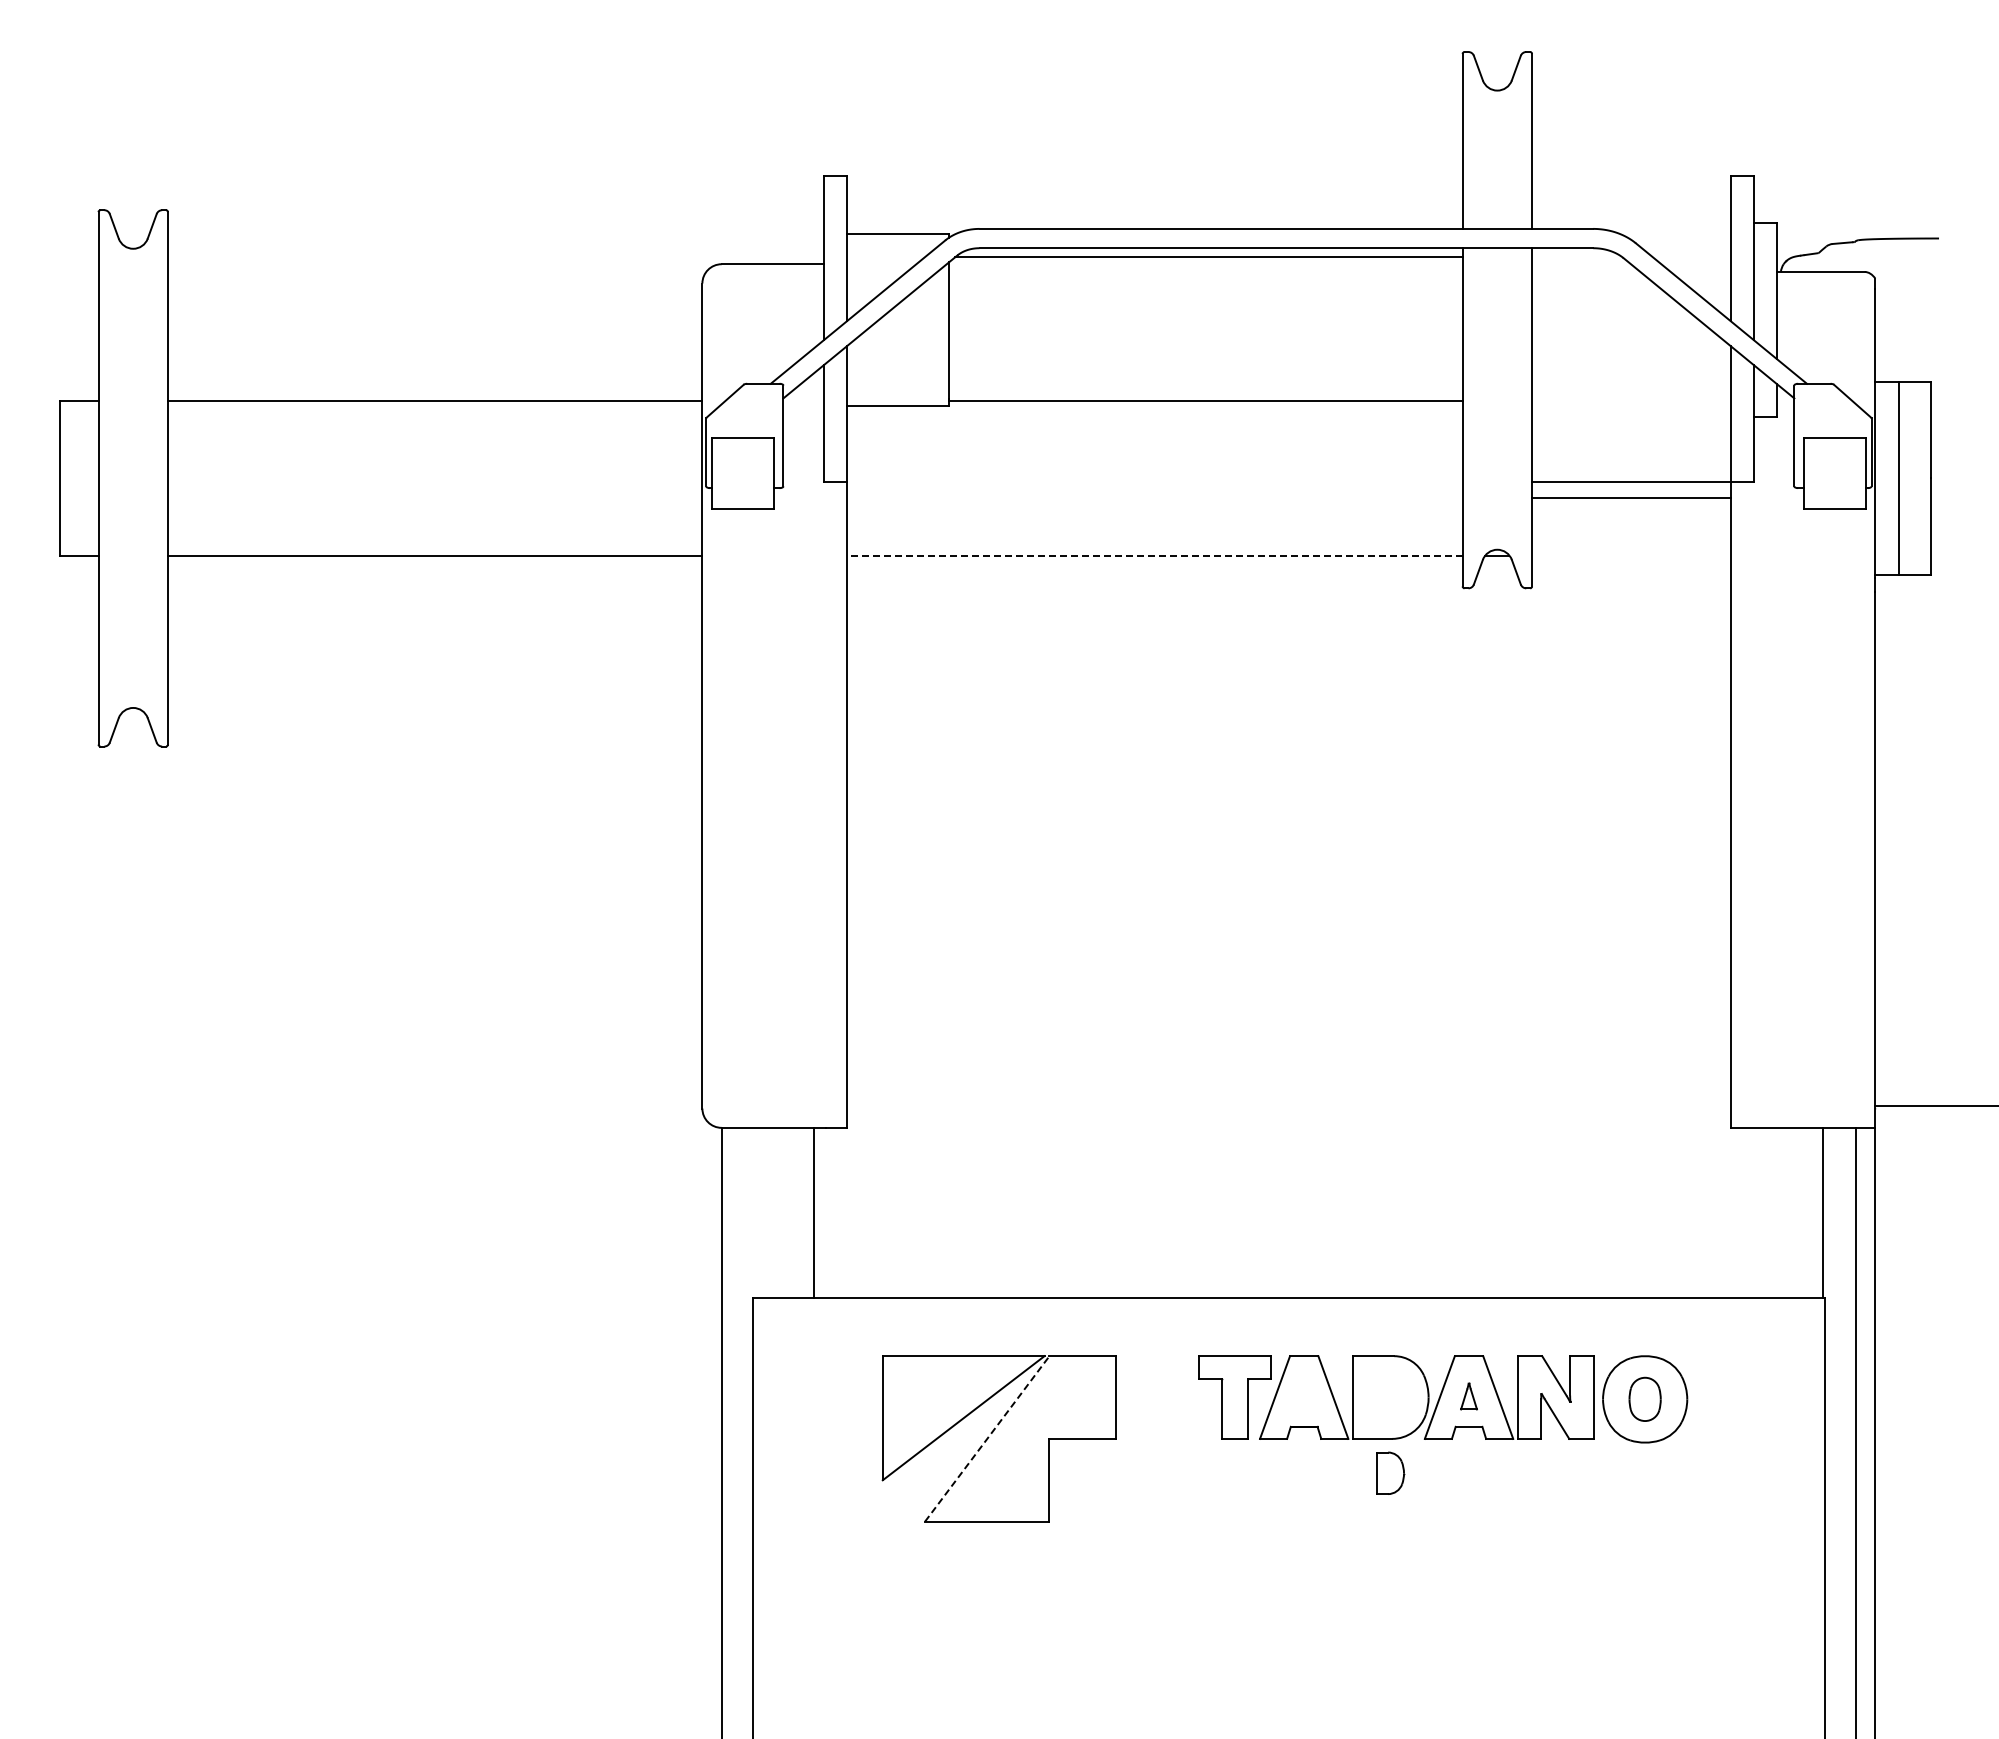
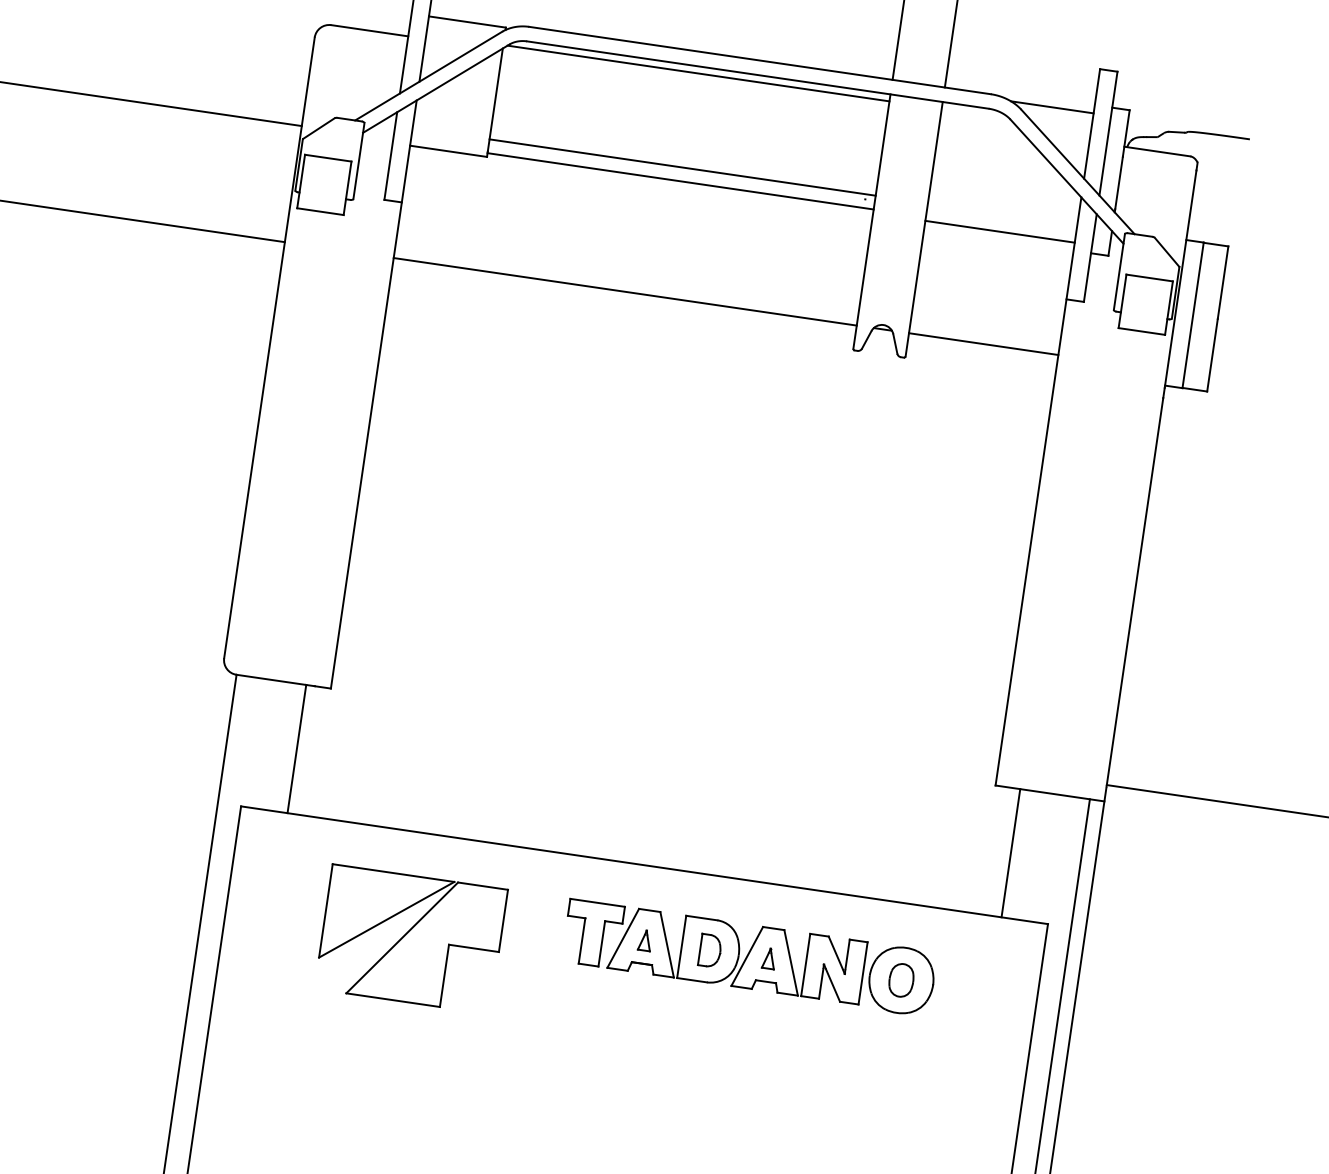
line: (1675, 234) -> (1052, 107), added
line: (1205, 382) -> (682, 167), added
line: (1631, 481) -> (983, 344), moved
line: (1631, 498) -> (1000, 232), moved
line: (1154, 555) -> (624, 291), dashed -> solid
line: (1823, 1212) -> (1010, 852), moved
part: (1304, 1396) -> (645, 940), added
line: (987, 1438) -> (402, 937), dashed -> solid
part: (1390, 1472) -> (710, 950), moved

